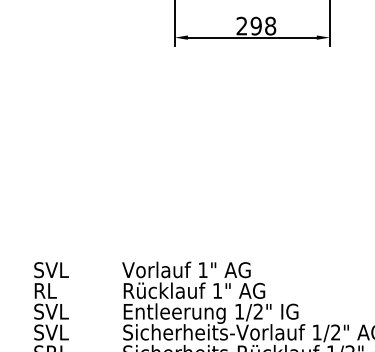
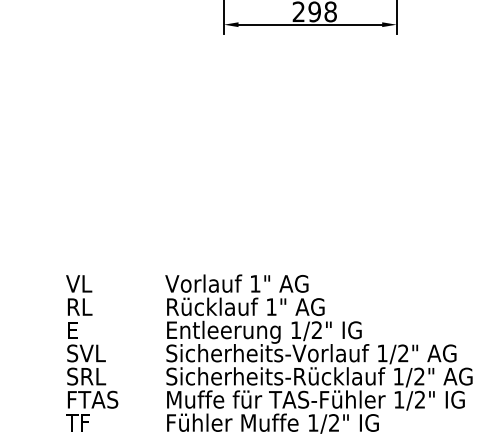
text: (50, 269) -> (85, 283), SVL -> VL
text: (51, 311) -> (86, 330), SVL -> E

